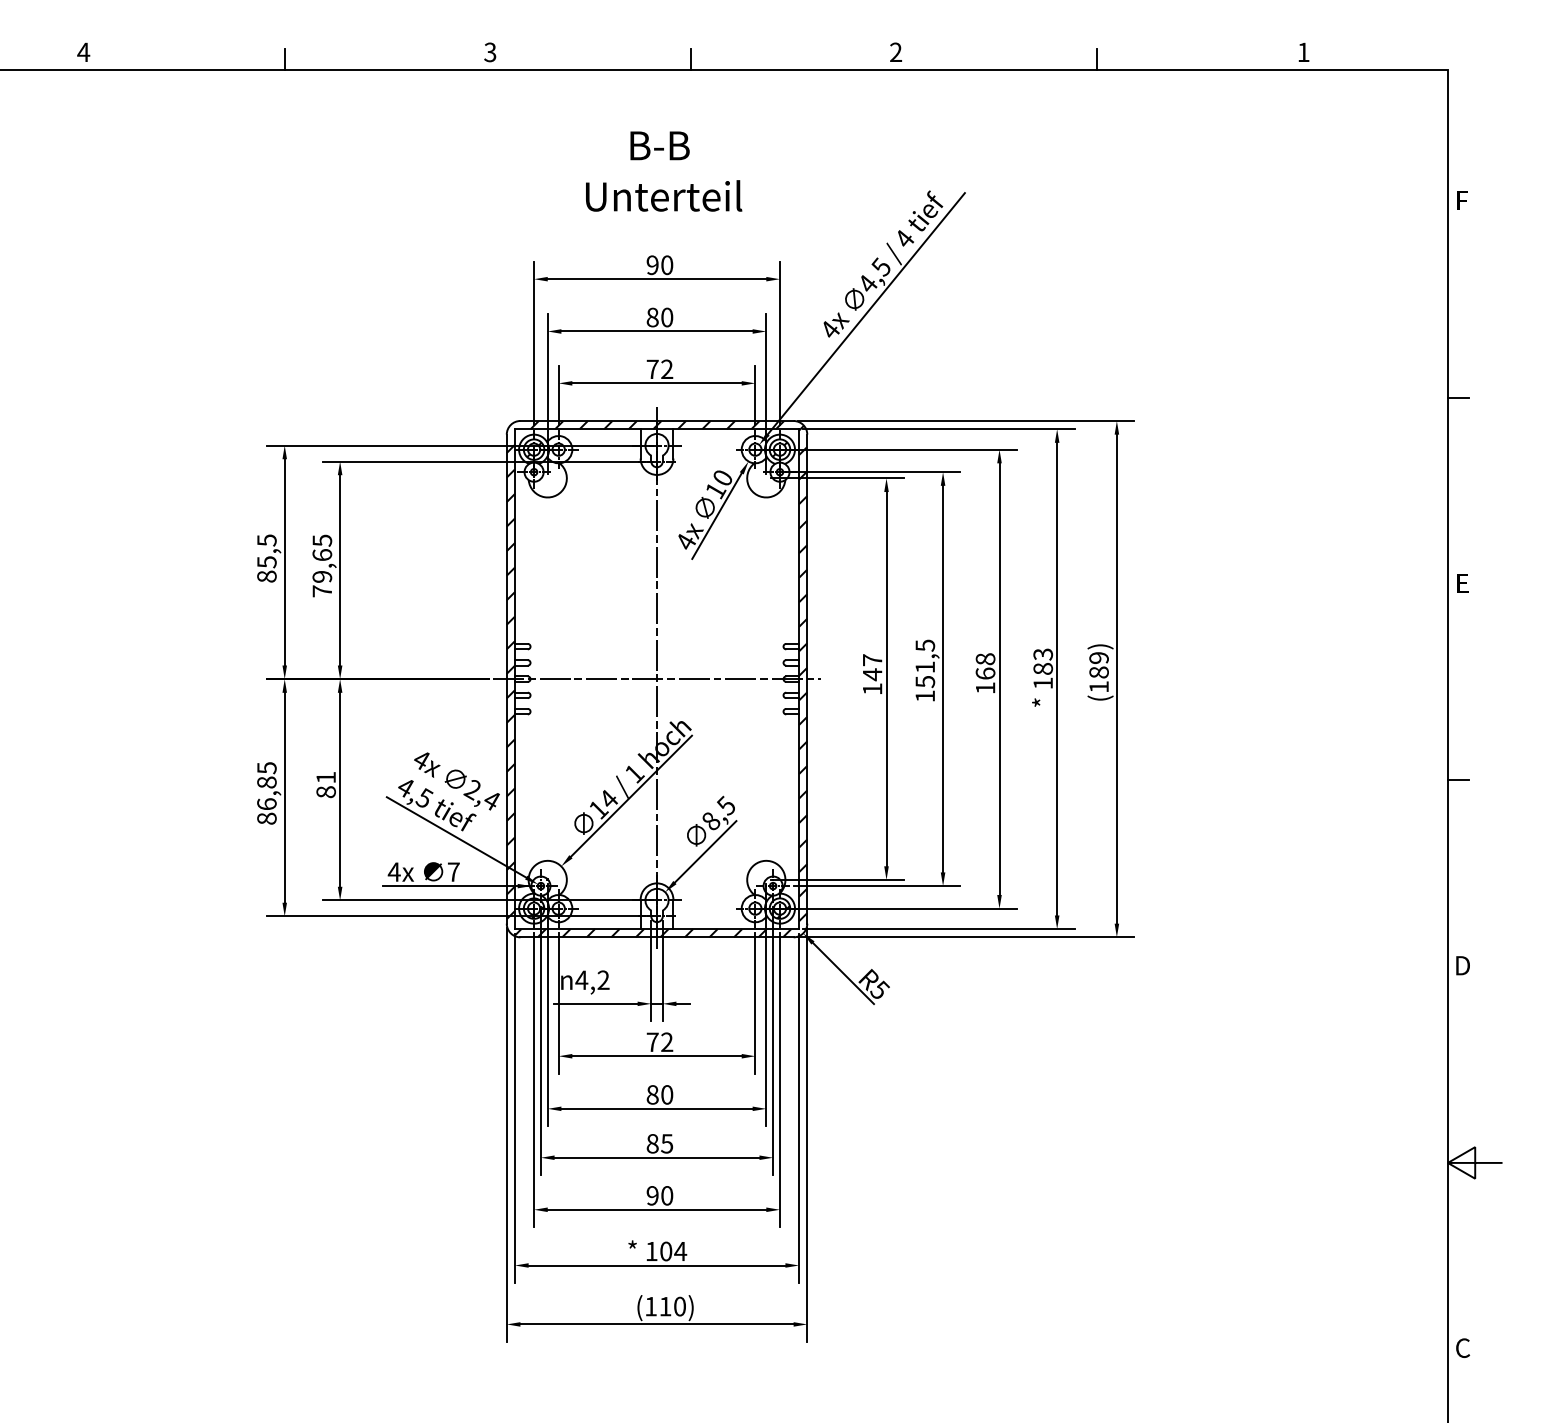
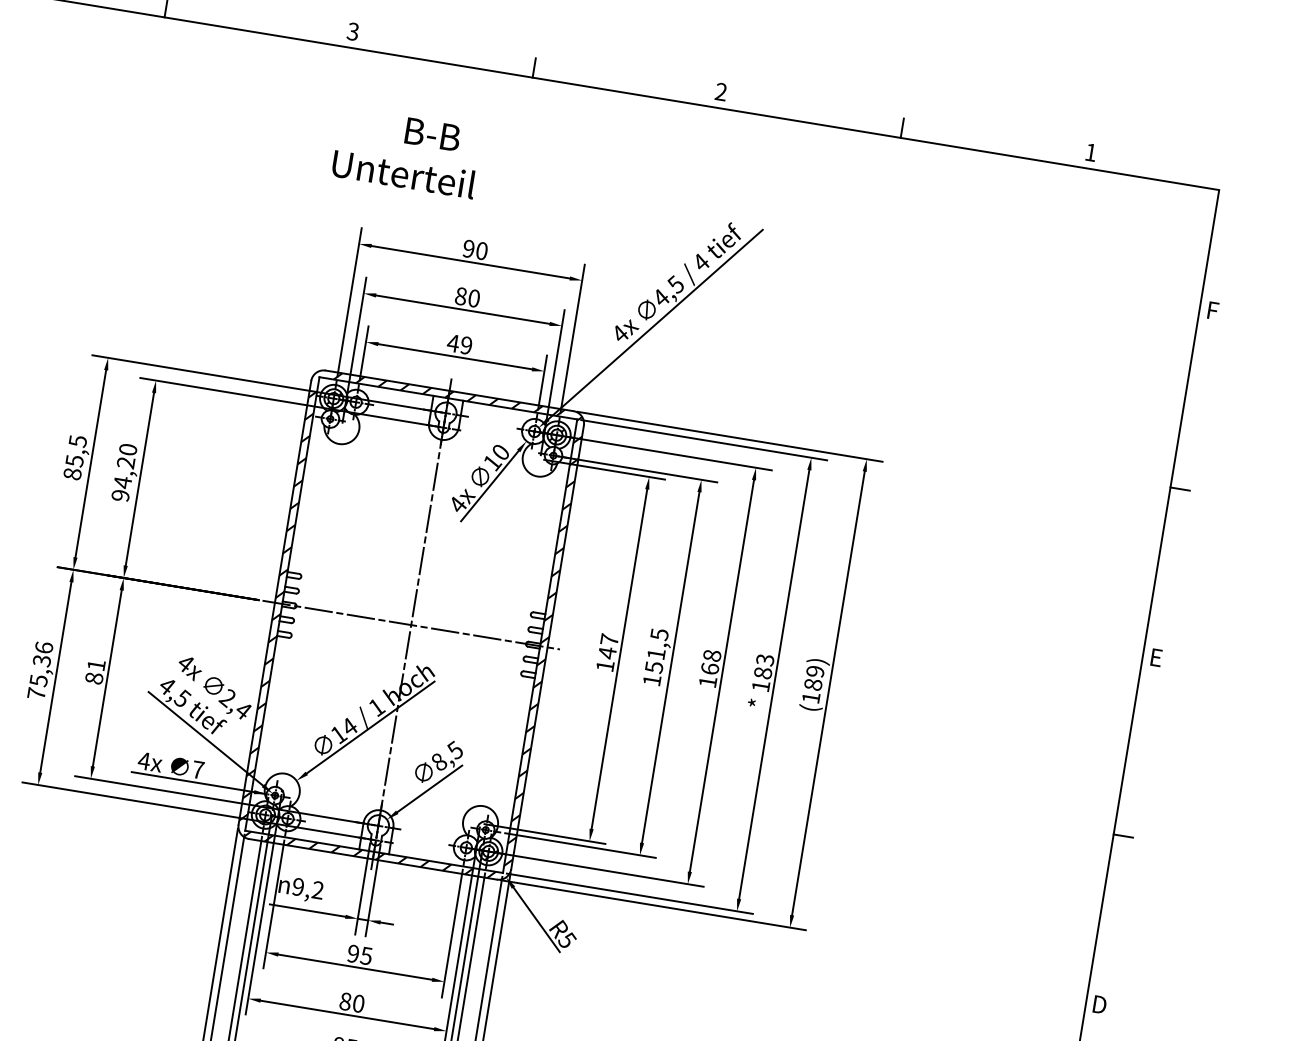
text: (659, 145) -> (432, 134), moved
text: (664, 195) -> (404, 173), moved
text: (659, 369) -> (459, 344), 72 -> 49
text: (322, 565) -> (124, 472), 79,65 -> 94,20
text: (266, 793) -> (39, 670), 86,85 -> 75,36
text: (581, 980) -> (297, 887), 4,2 -> 9,2
text: (659, 1042) -> (359, 955), 72 -> 95

